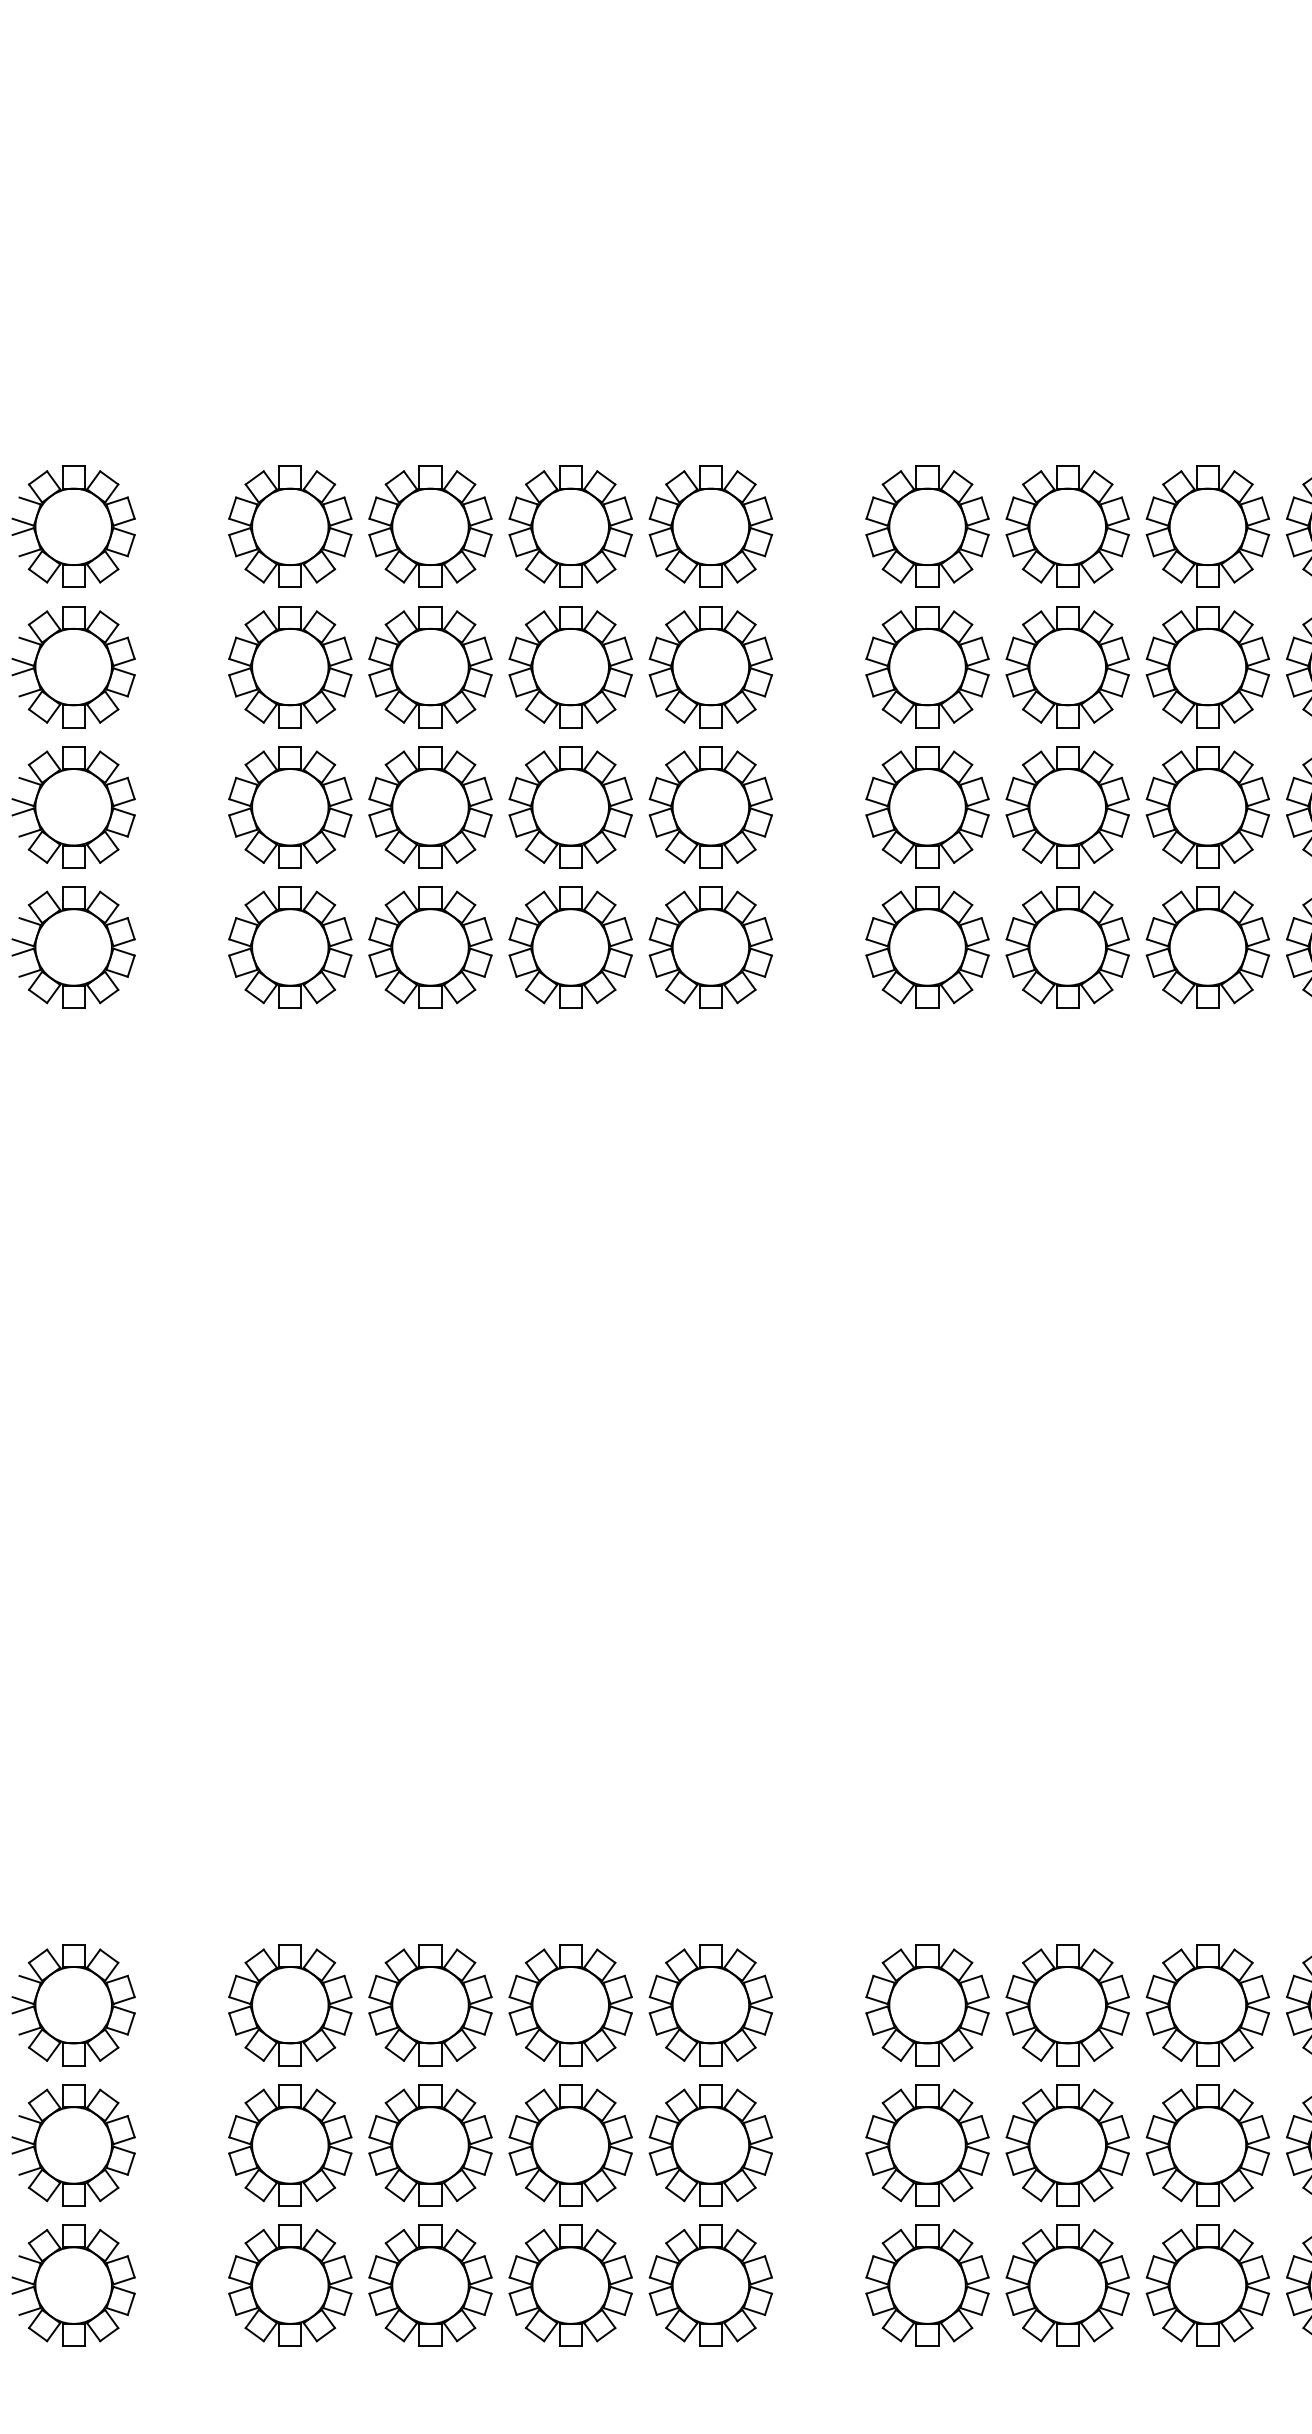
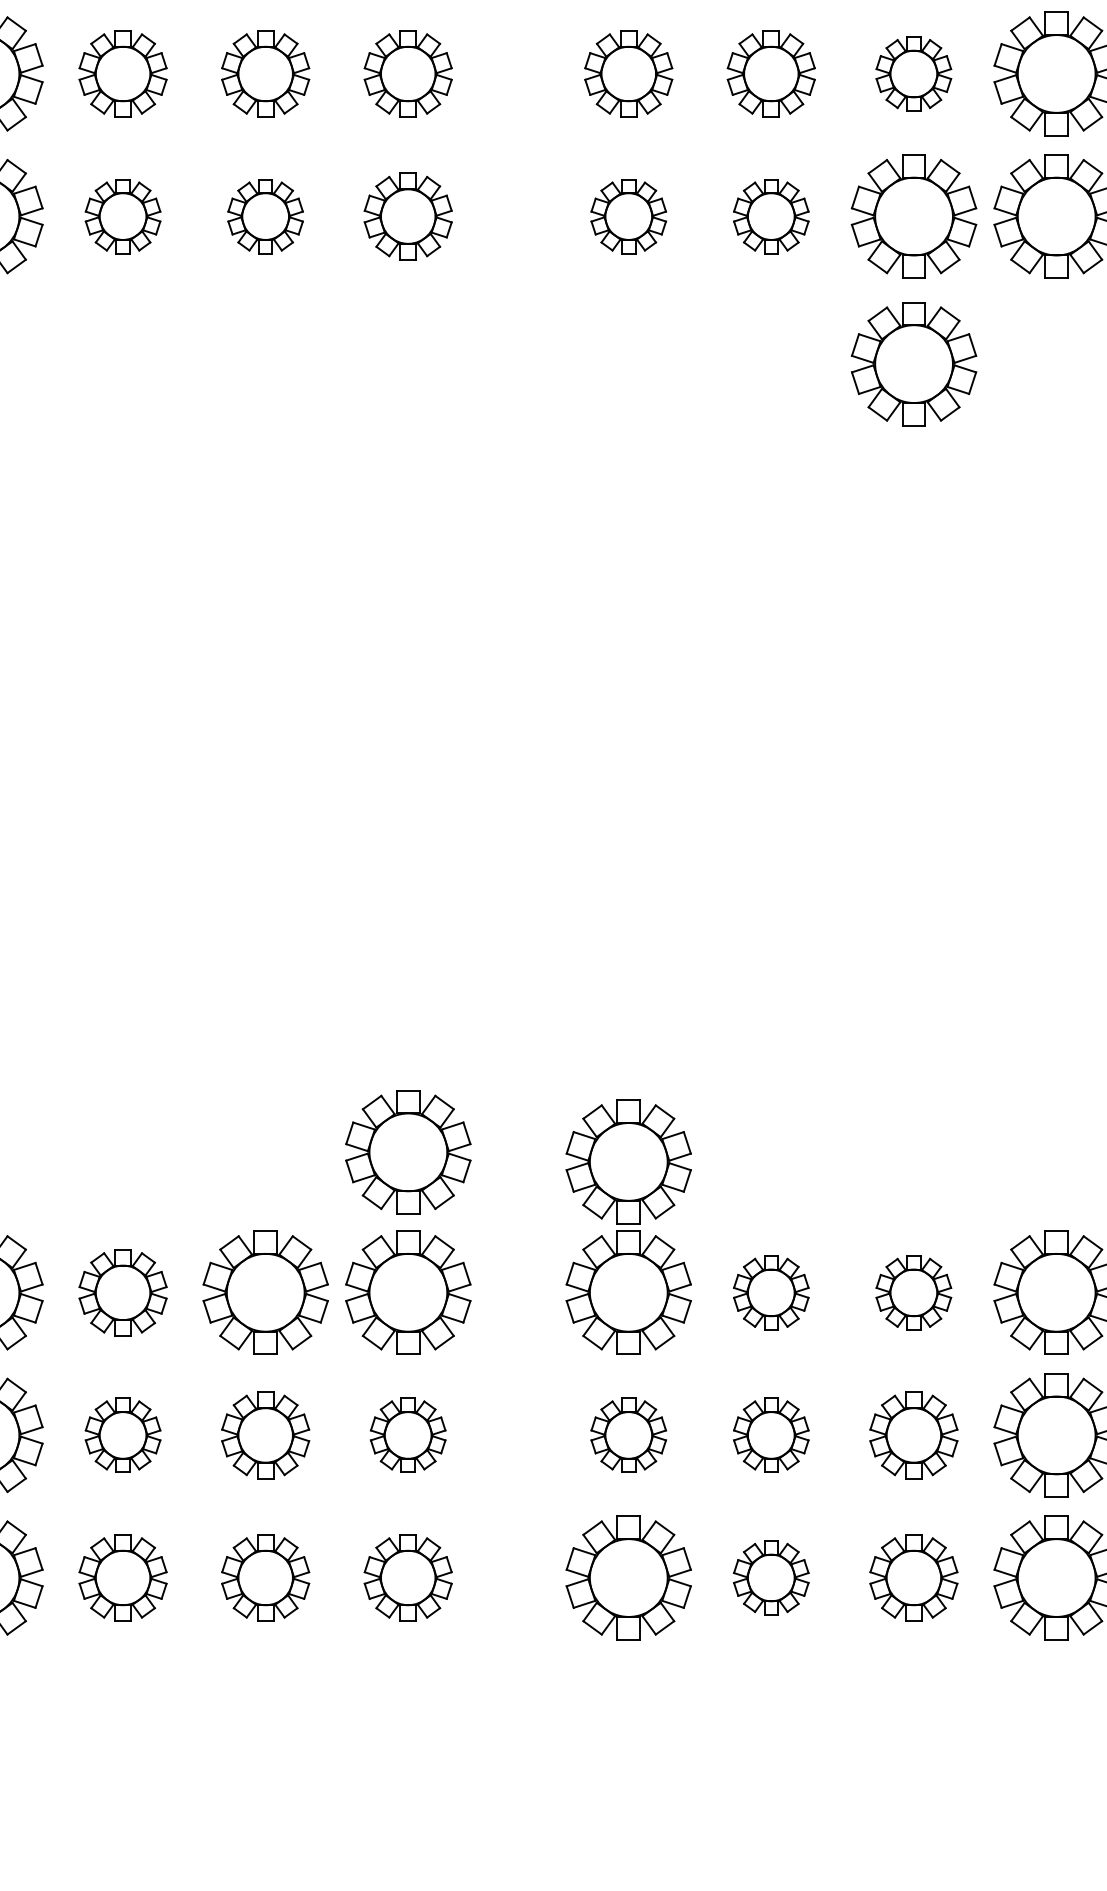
part: (430, 807) -> (123, 74), size x0.7
part: (570, 807) -> (265, 74), size x0.7
part: (710, 807) -> (407, 74), size x0.7
part: (927, 807) -> (628, 74), size x0.7
part: (1067, 807) -> (771, 74), size x0.7
part: (1207, 807) -> (913, 74), size x0.6
part: (430, 947) -> (123, 216), size x0.6
part: (570, 947) -> (265, 216), size x0.6
part: (710, 947) -> (407, 216), size x0.7
part: (927, 947) -> (628, 216), size x0.6
part: (1067, 947) -> (771, 216), size x0.6
part: (1207, 1092) -> (913, 364), added
part: (710, 1867) -> (407, 1152), added
part: (927, 1876) -> (628, 1161), added
part: (430, 2005) -> (123, 1293), size x0.7
part: (1067, 2005) -> (771, 1293), size x0.6
part: (1207, 2005) -> (913, 1293), size x0.6
part: (430, 2145) -> (123, 1435), size x0.6
part: (570, 2145) -> (265, 1435), size x0.7
part: (710, 2145) -> (407, 1435), size x0.6
part: (927, 2145) -> (628, 1435), size x0.6
part: (1067, 2145) -> (771, 1435), size x0.6
part: (1207, 2145) -> (913, 1435), size x0.7
part: (430, 2285) -> (123, 1577), size x0.7
part: (570, 2285) -> (265, 1577), size x0.7
part: (710, 2285) -> (407, 1577), size x0.7
part: (1067, 2285) -> (771, 1577), size x0.6
part: (1207, 2285) -> (913, 1577), size x0.7

